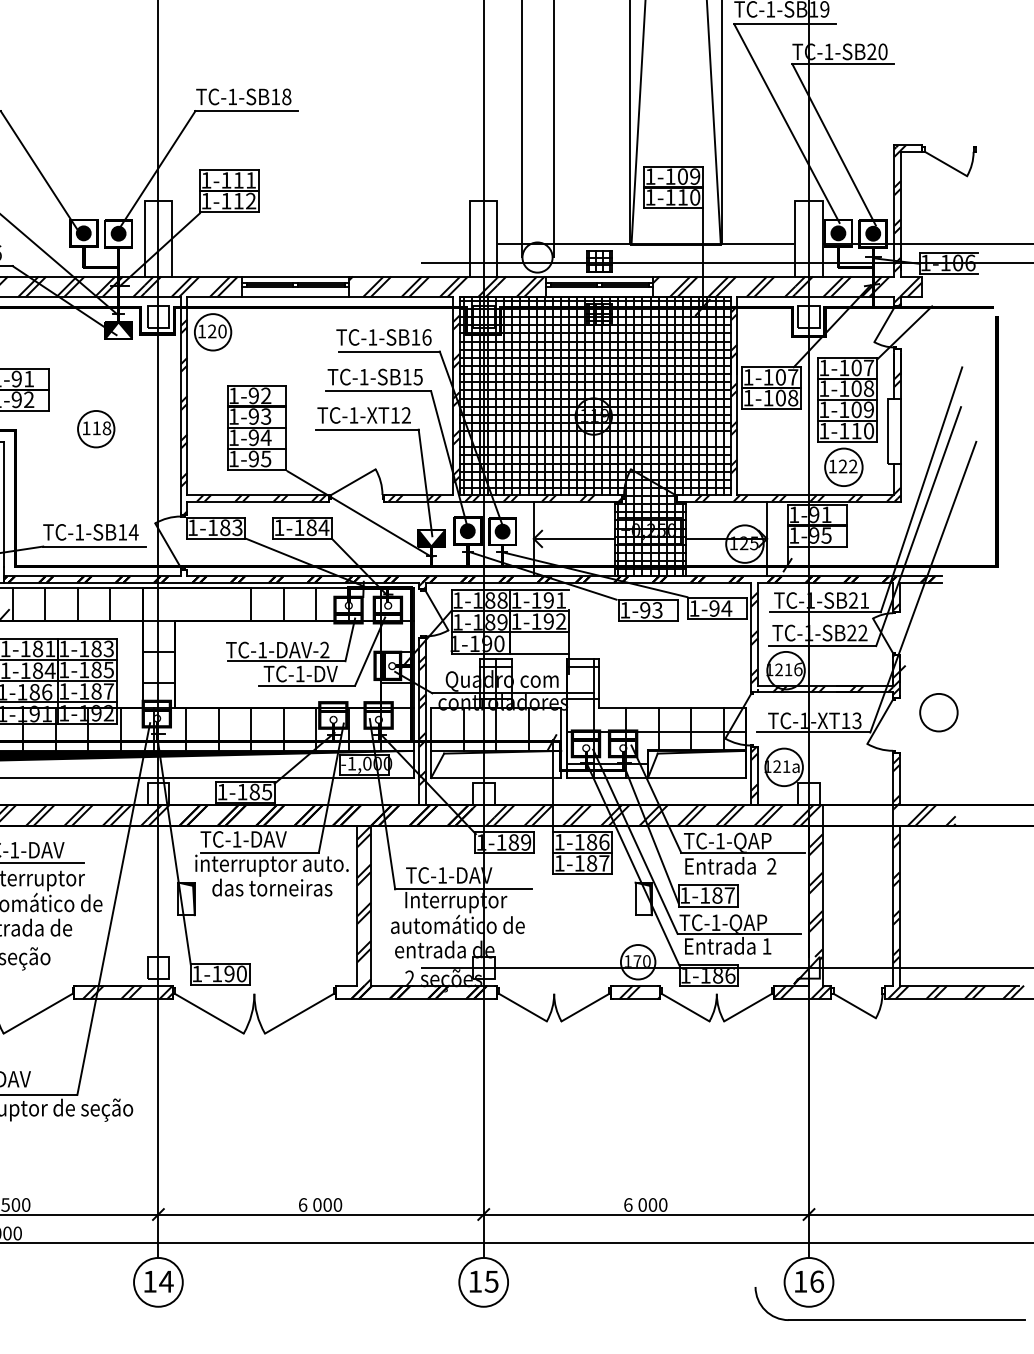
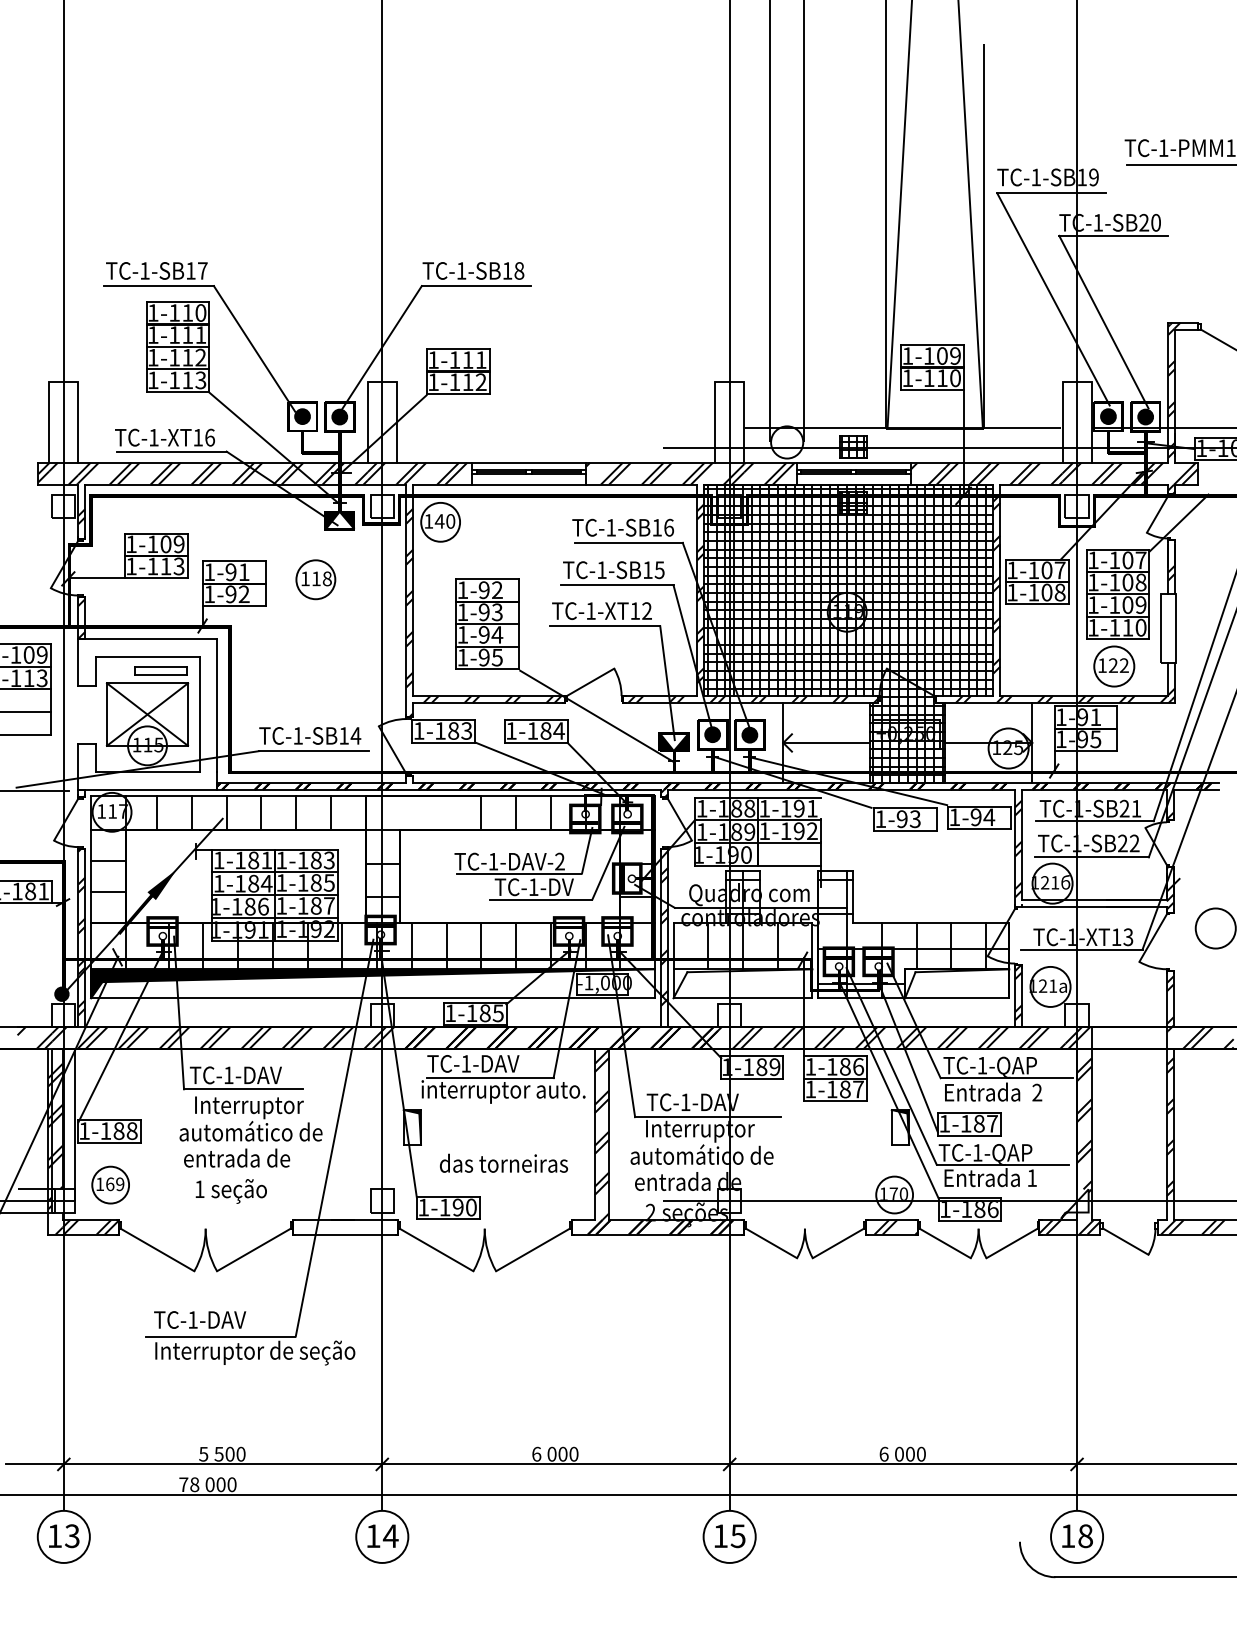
text: (211, 331) -> (439, 521), 120 -> 140
part: (95, 428) -> (315, 579), moved
hatch: (832, 688) -> (1102, 902), removed
text: (271, 886) -> (503, 1162), moved
hatch: (127, 992) -> (349, 1227), removed
text: (816, 1281) -> (1085, 1536), 16 -> 18

